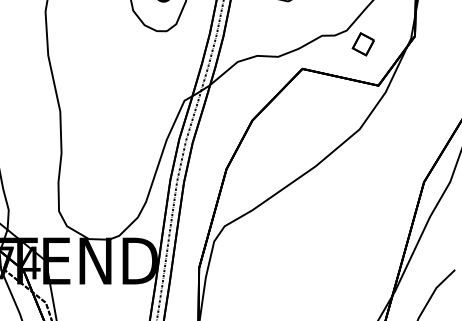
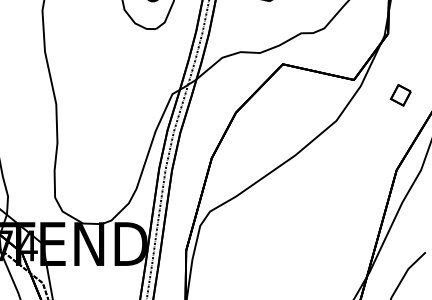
part: (362, 43) -> (400, 94), moved

